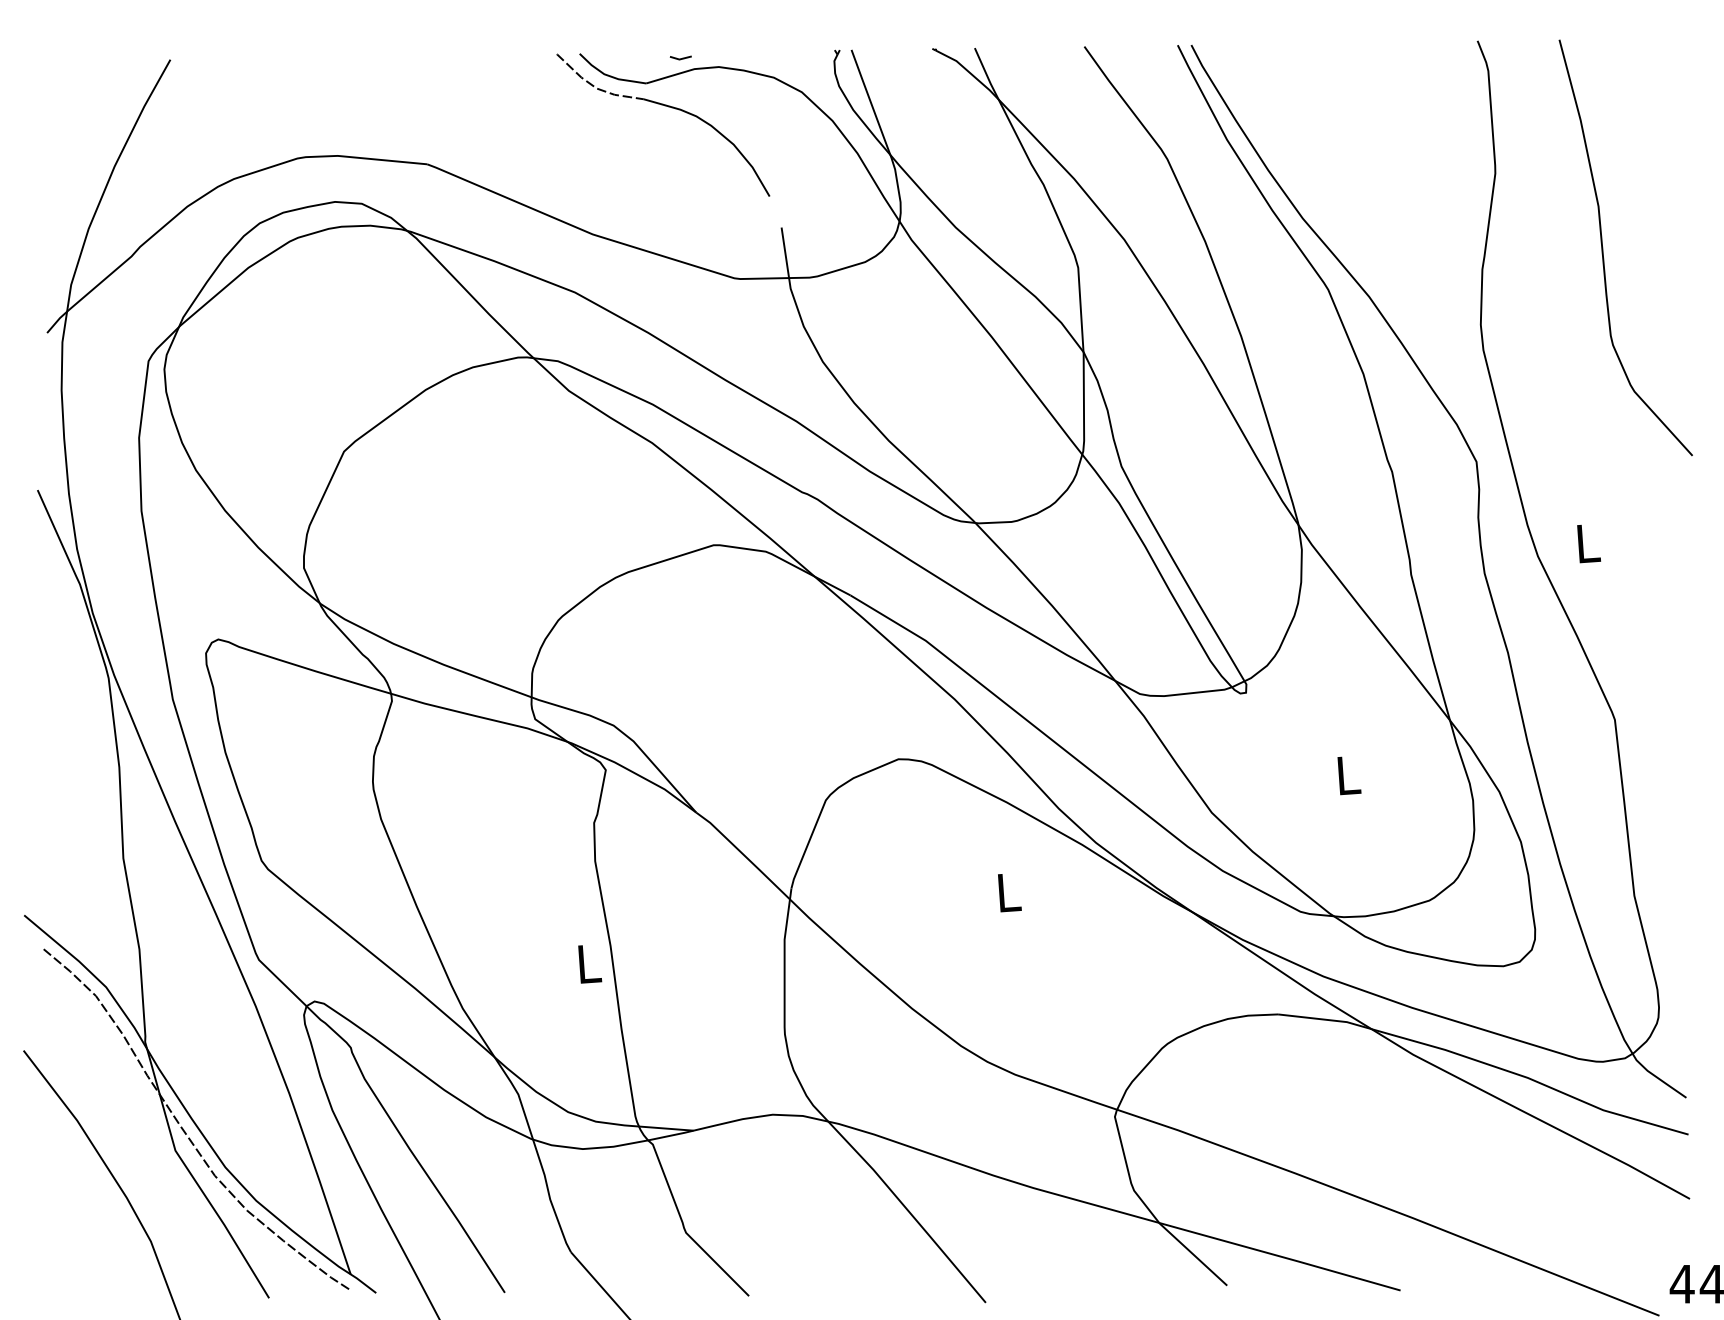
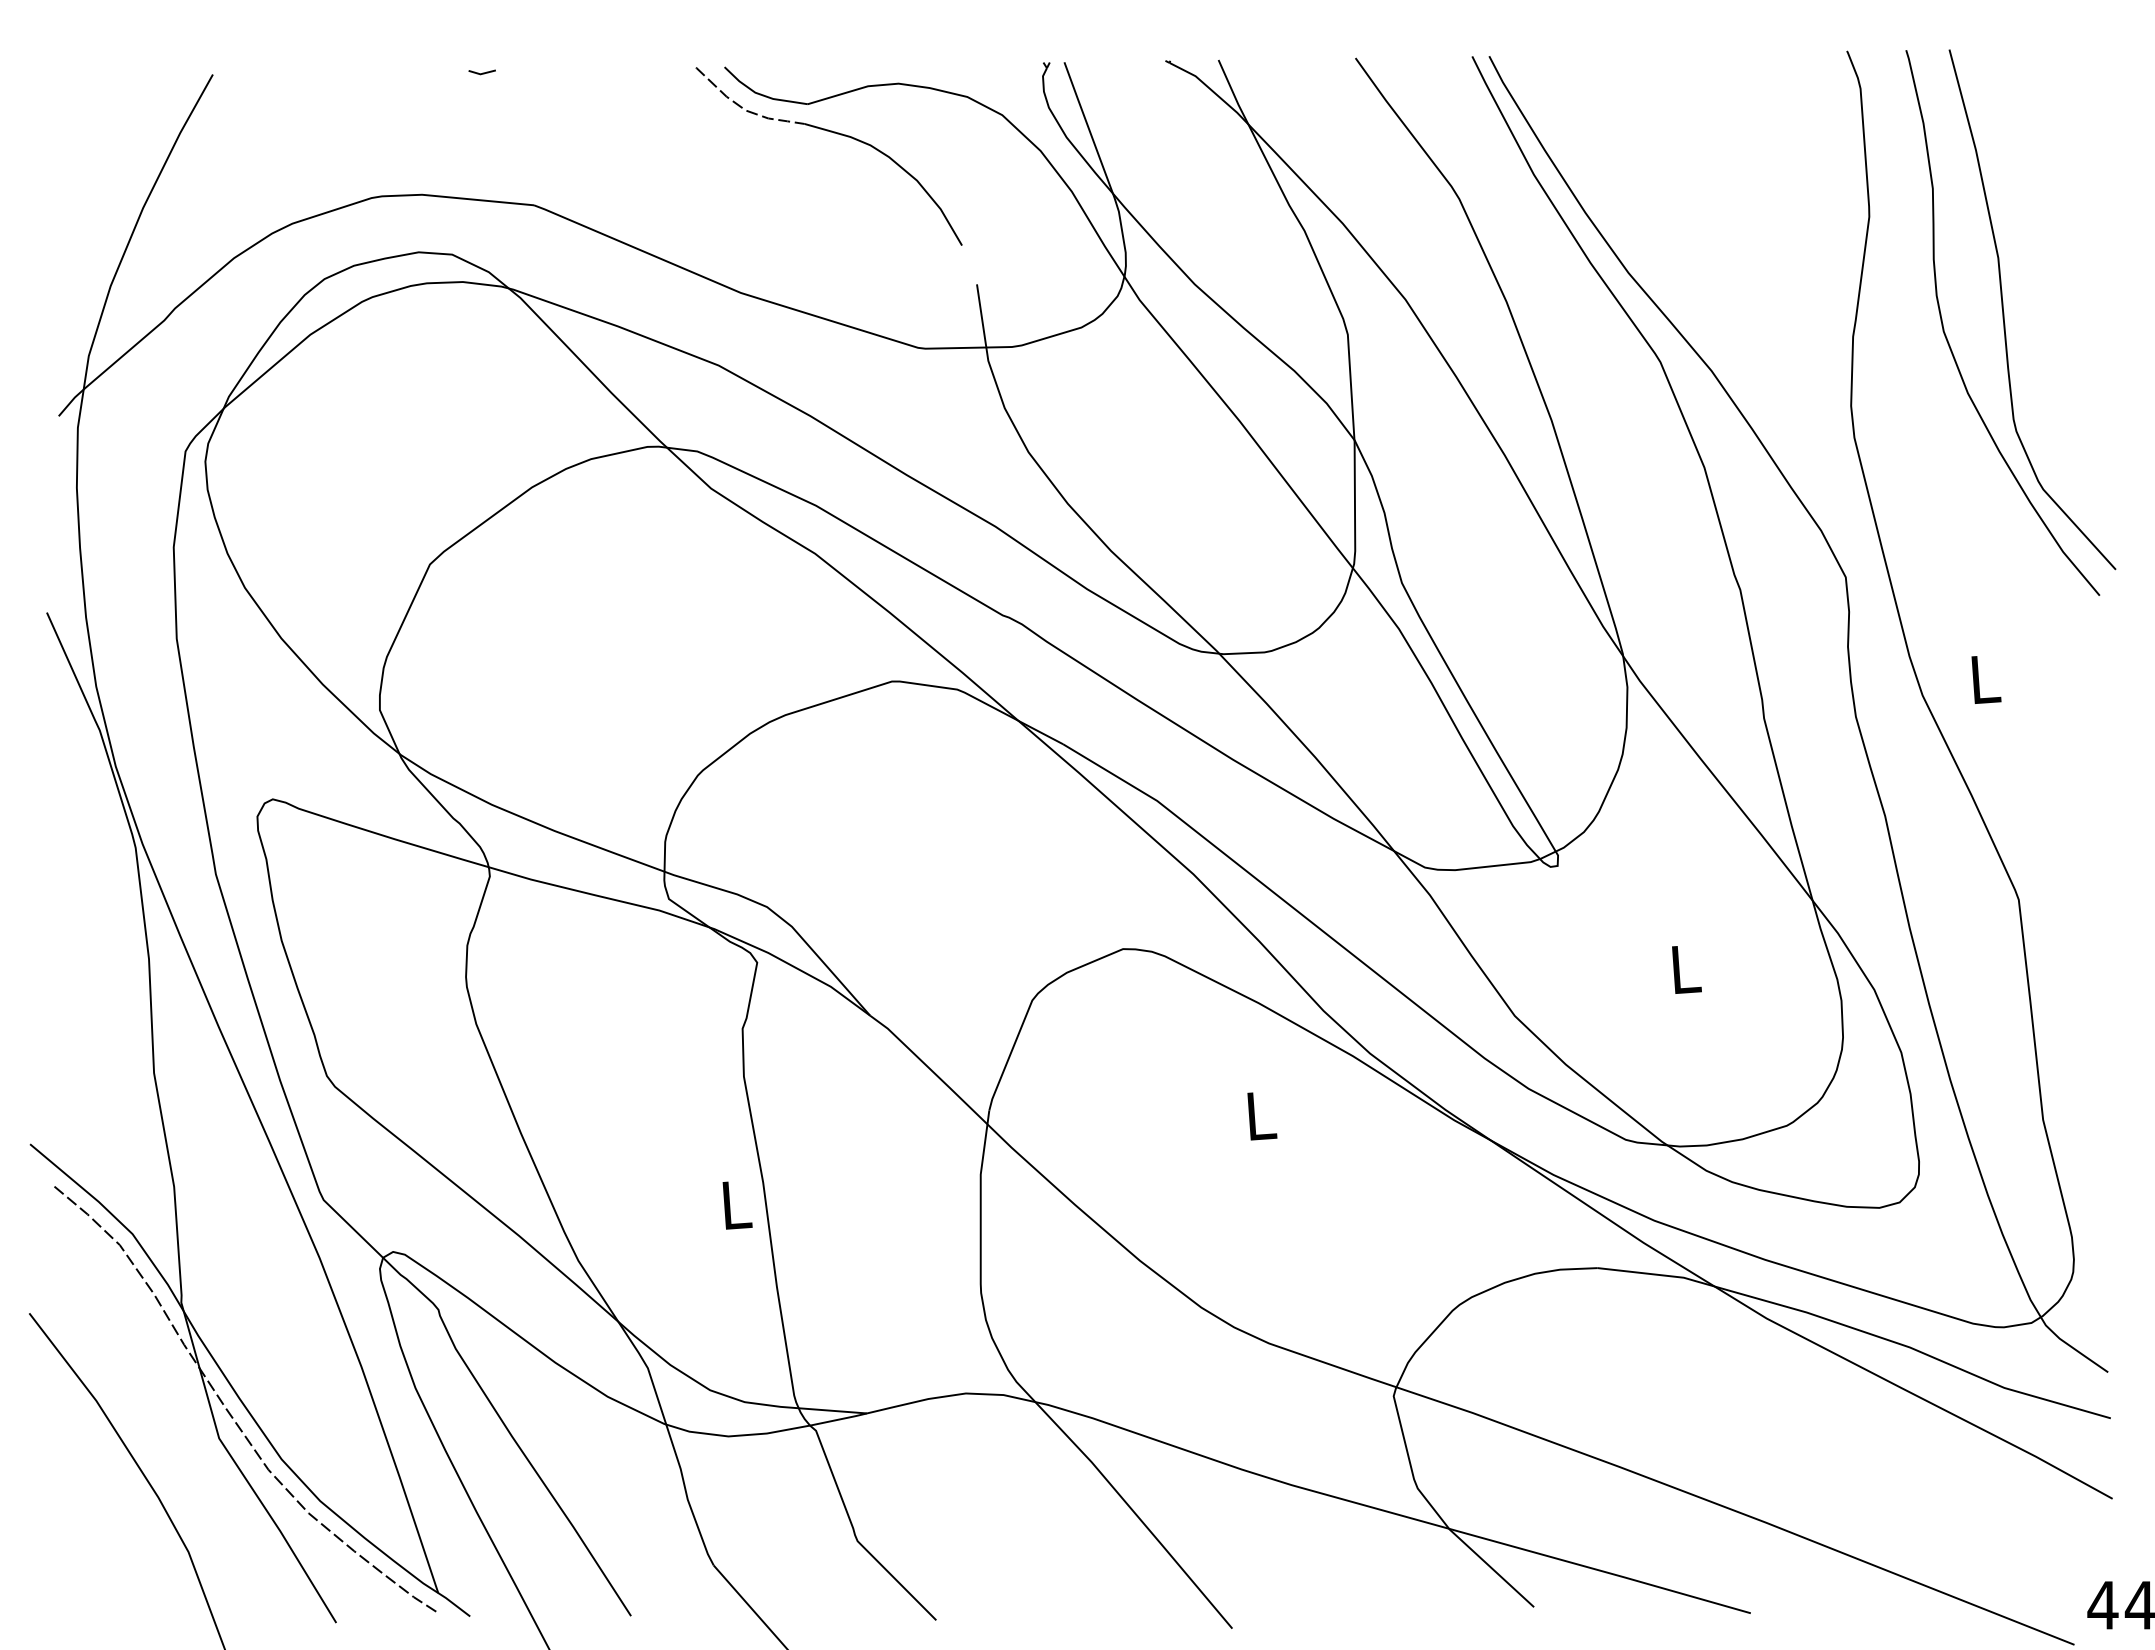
line: (680, 58) -> (481, 73), moved
curve: (1559, 273) -> (1949, 341), added

